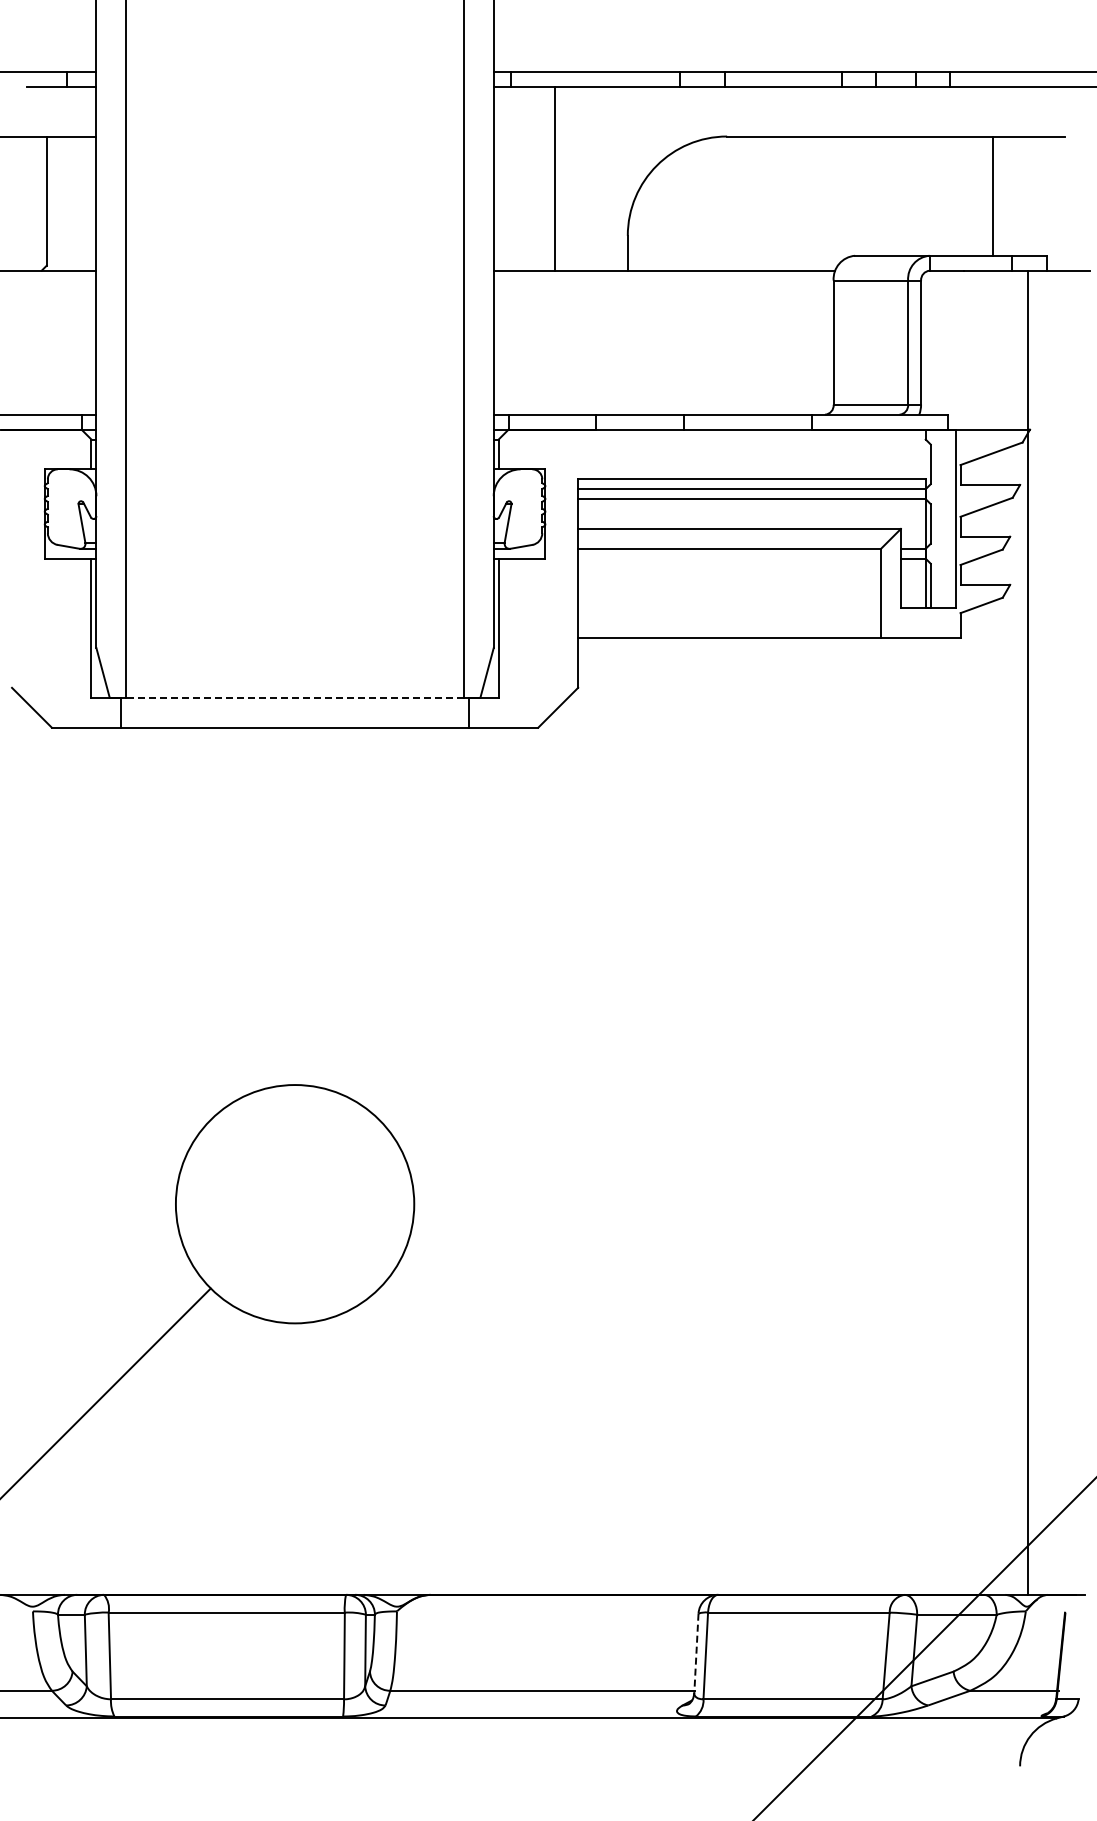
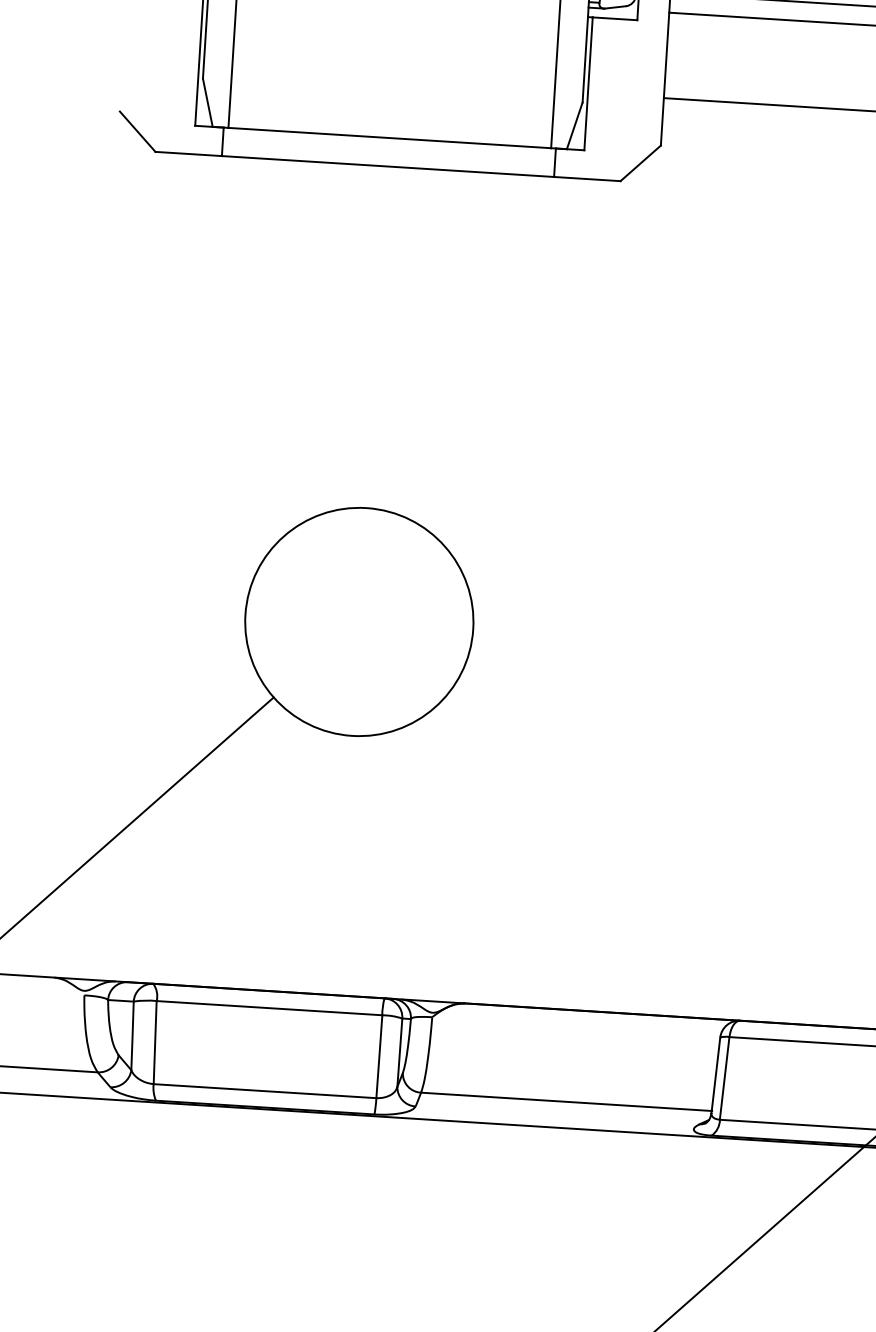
line: (295, 697) -> (390, 137), dashed -> solid
line: (696, 1653) -> (715, 1075), dashed -> solid

